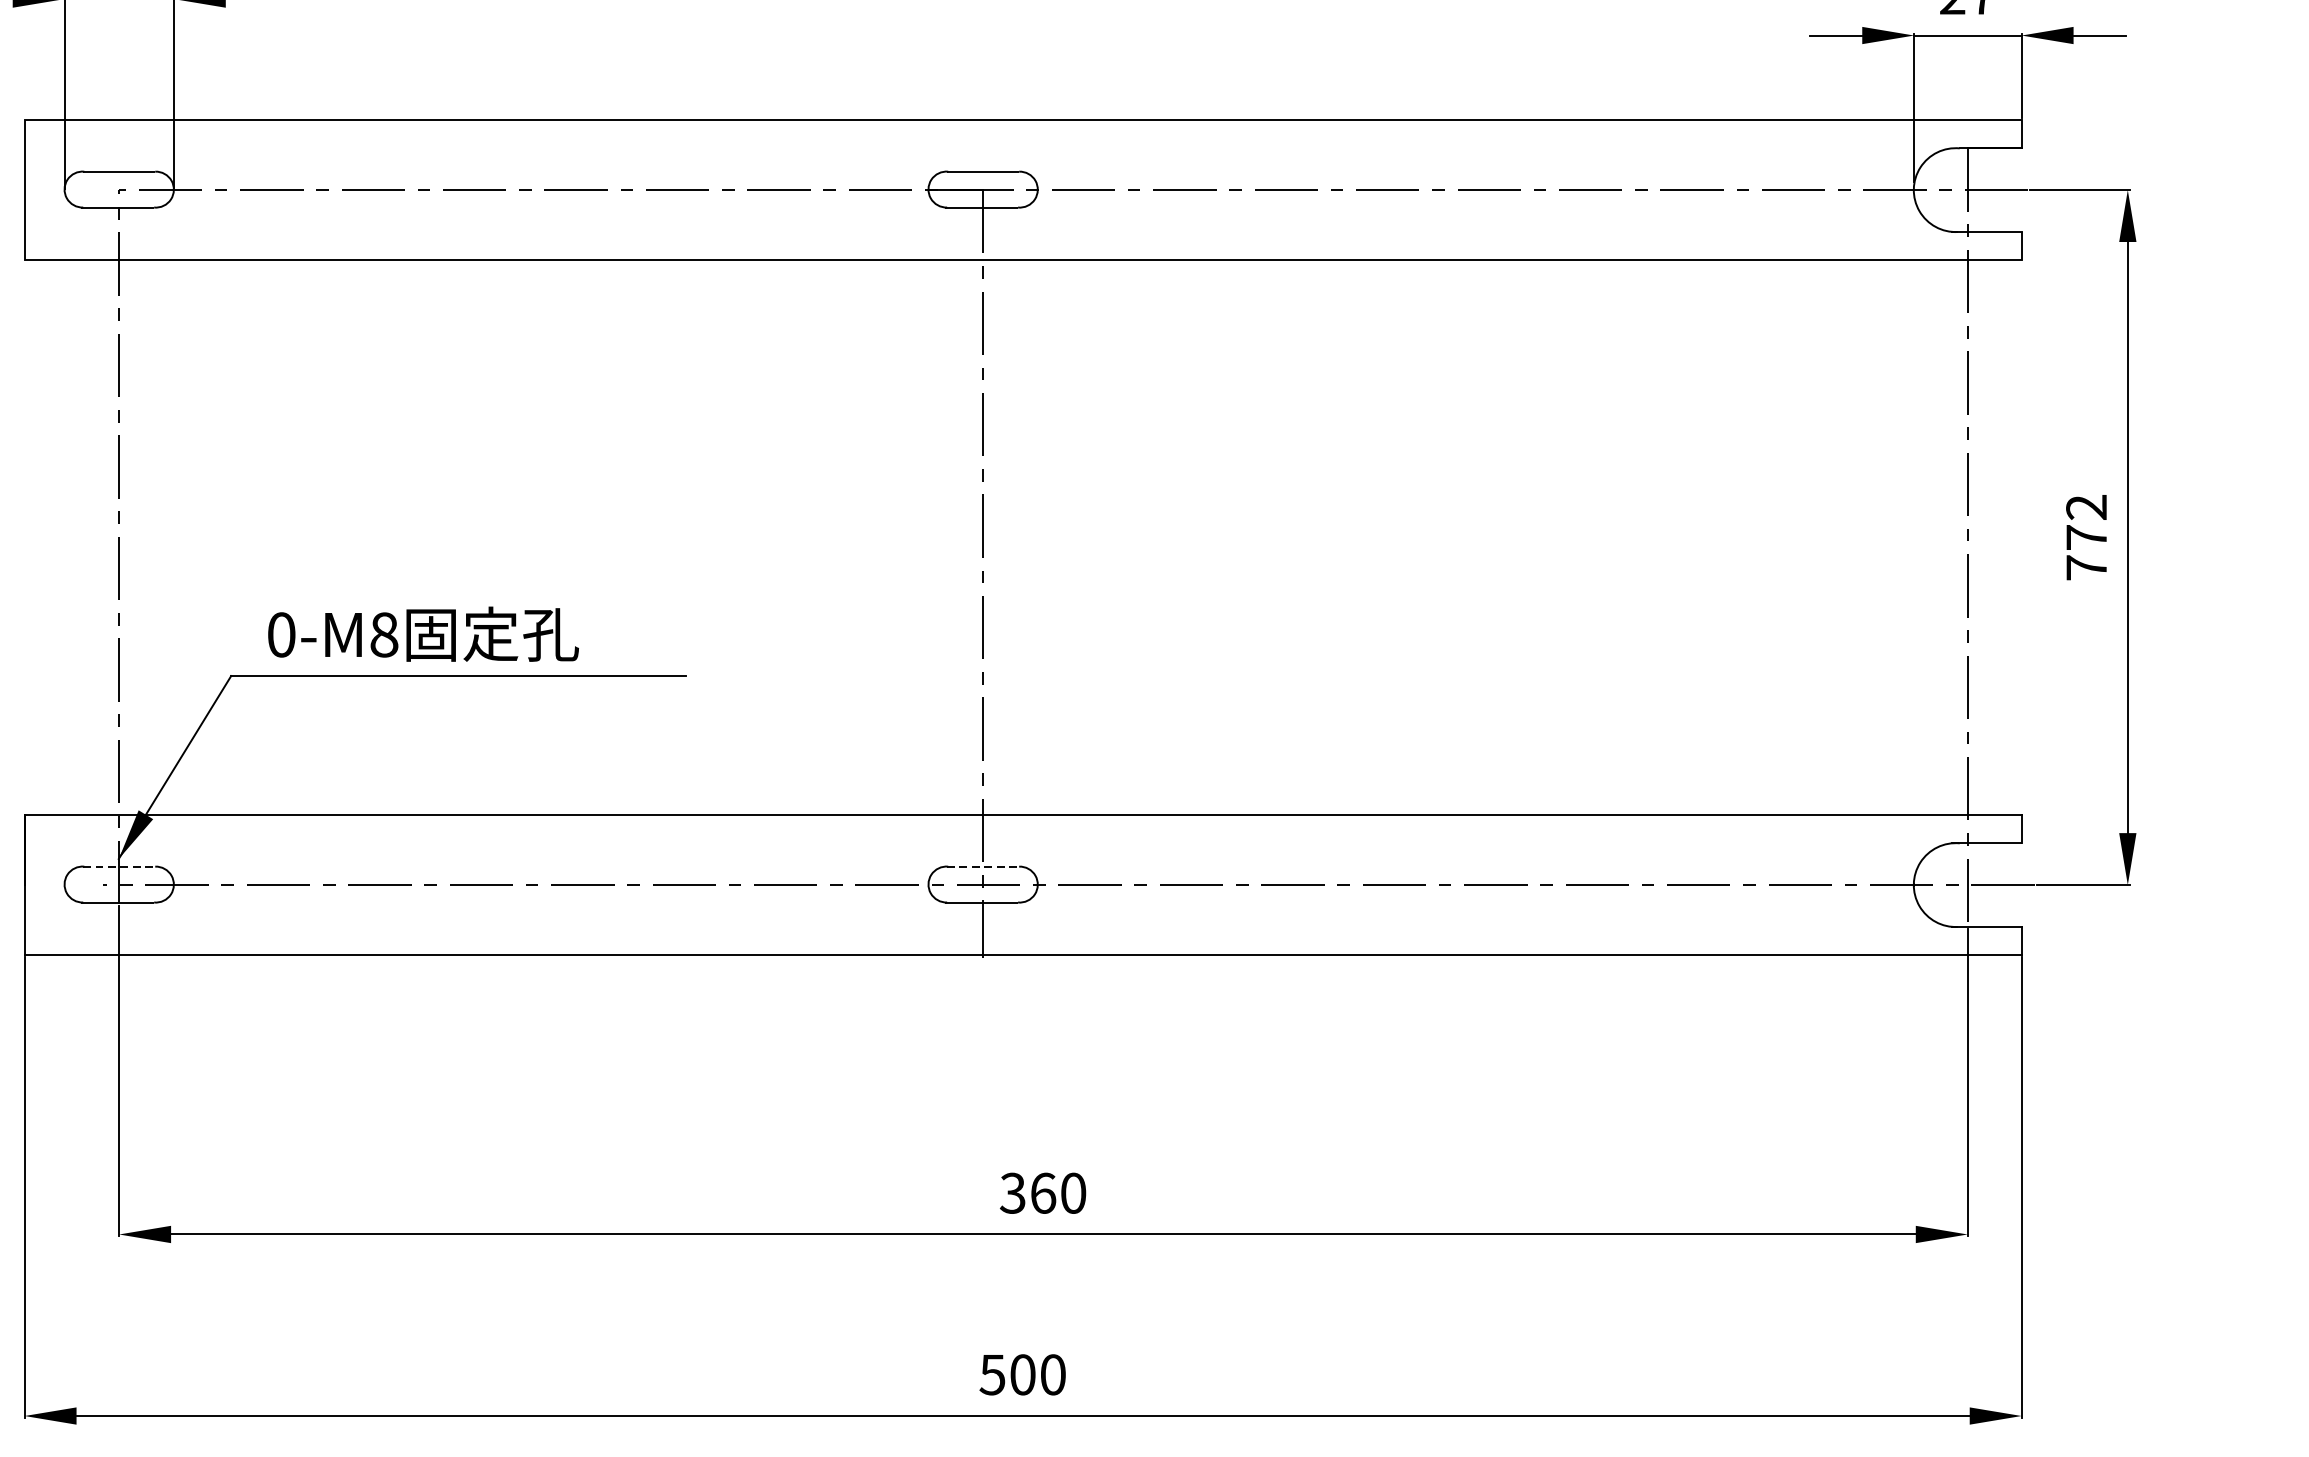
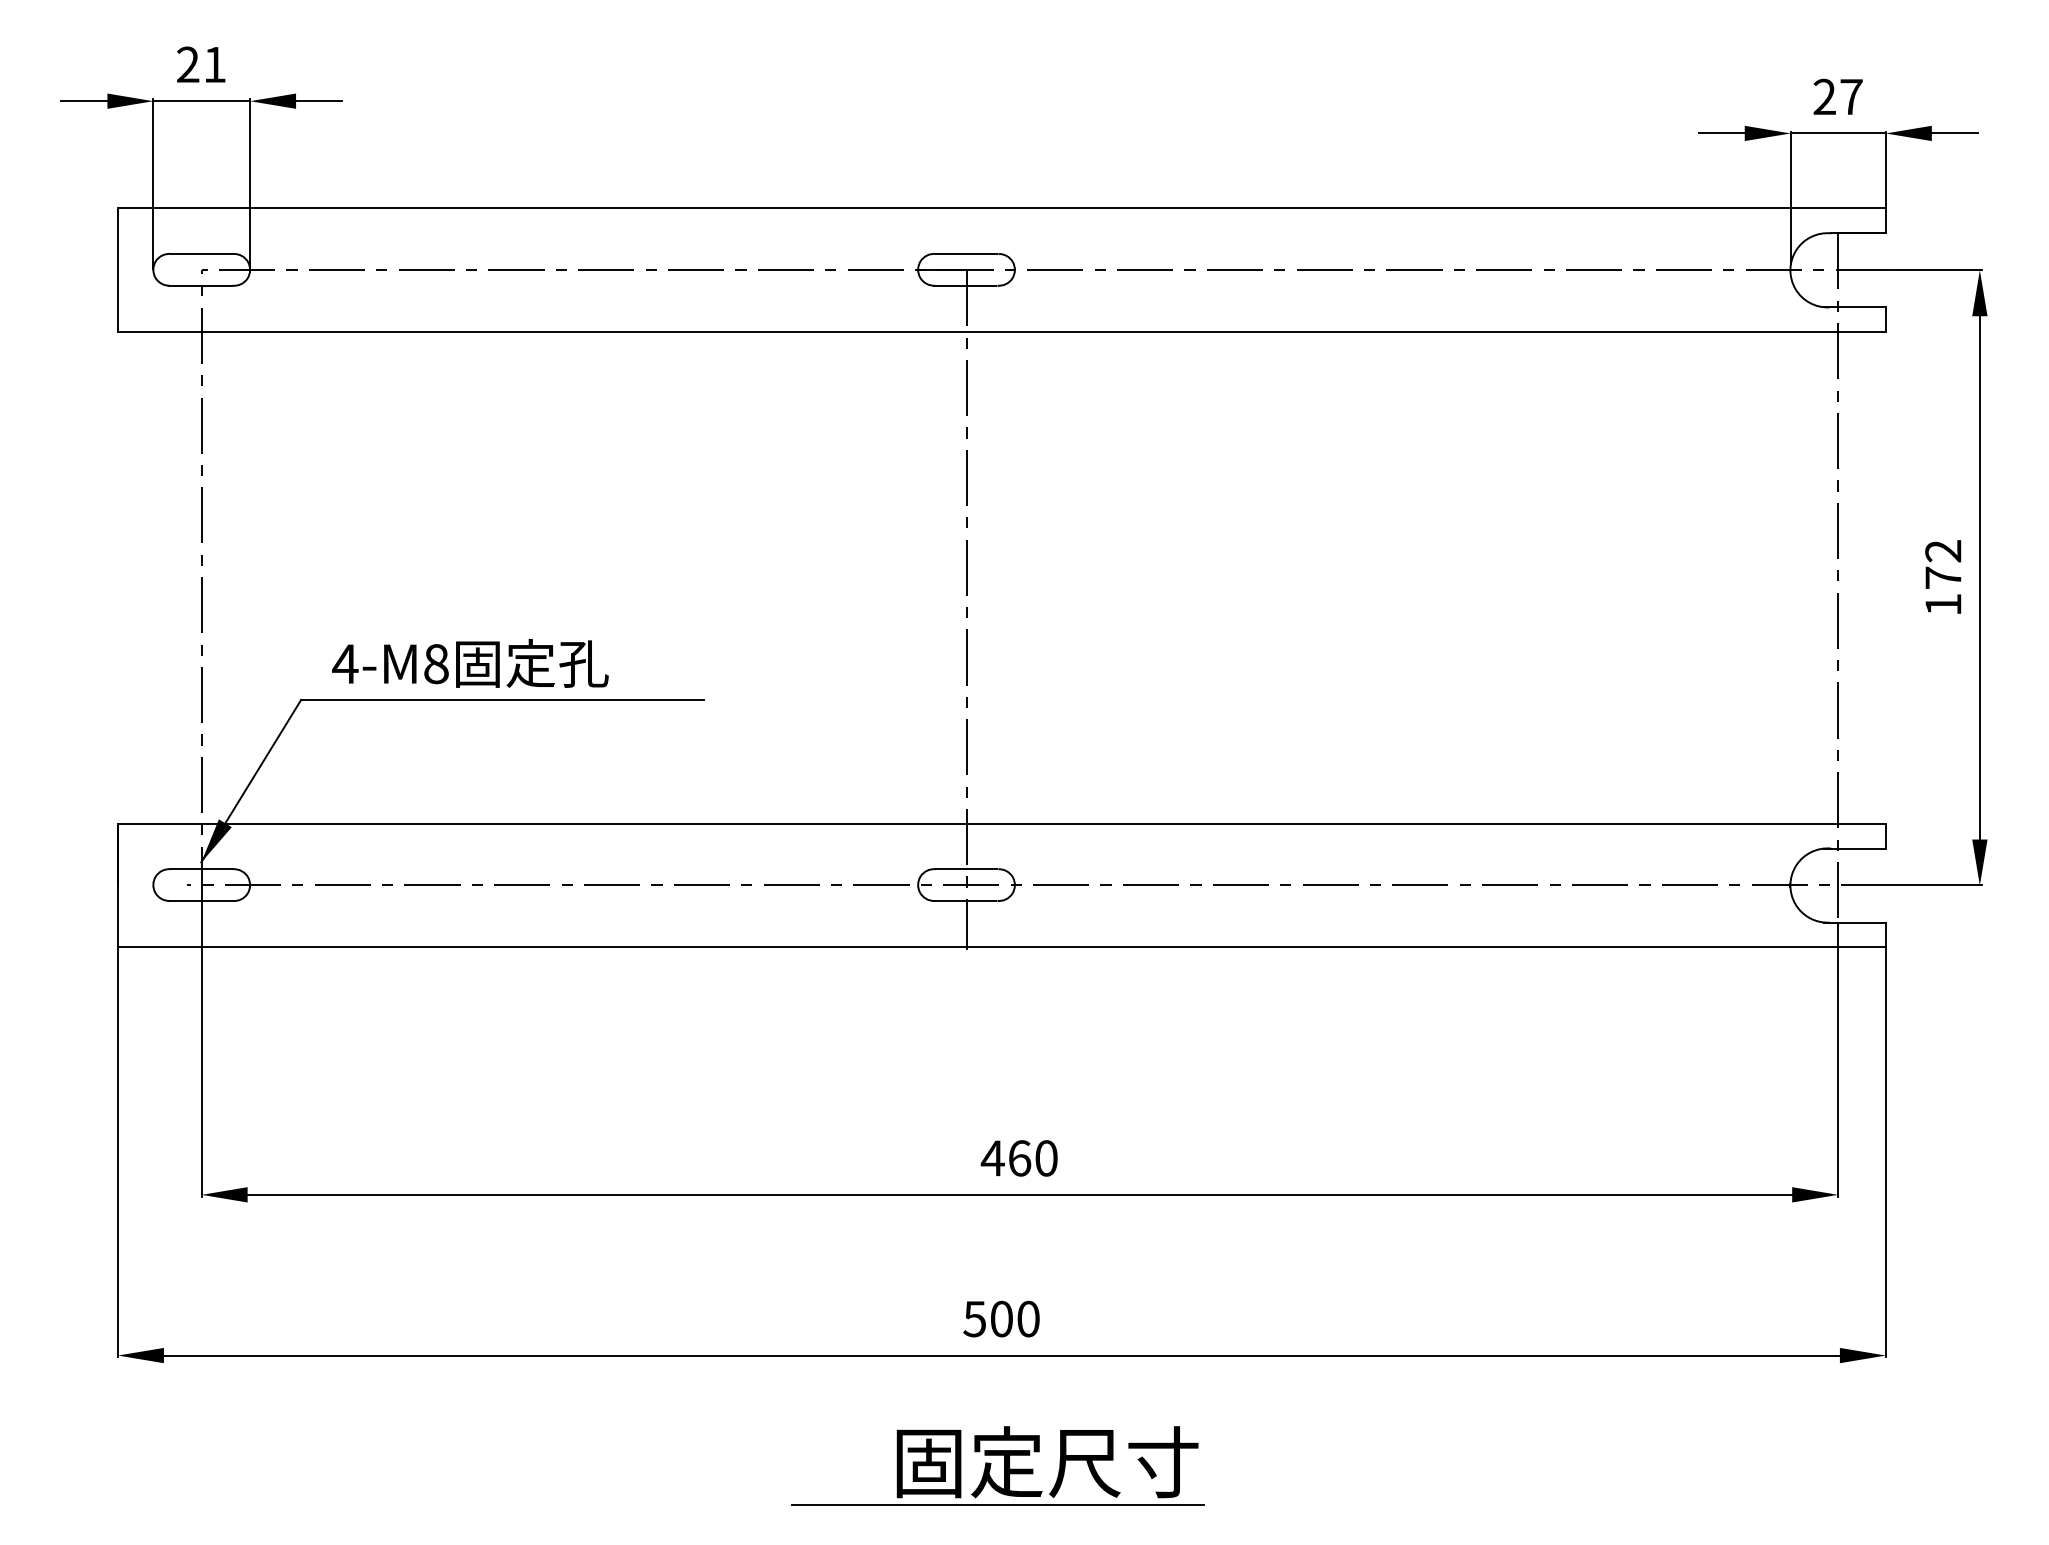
text: (2086, 567) -> (1943, 604), 772 -> 172
text: (281, 635) -> (345, 664), 0-M8 -> 4-M8
line: (118, 866) -> (201, 869), dashed -> solid
line: (983, 866) -> (966, 869), dashed -> solid
text: (1012, 1193) -> (992, 1158), 360 -> 460

